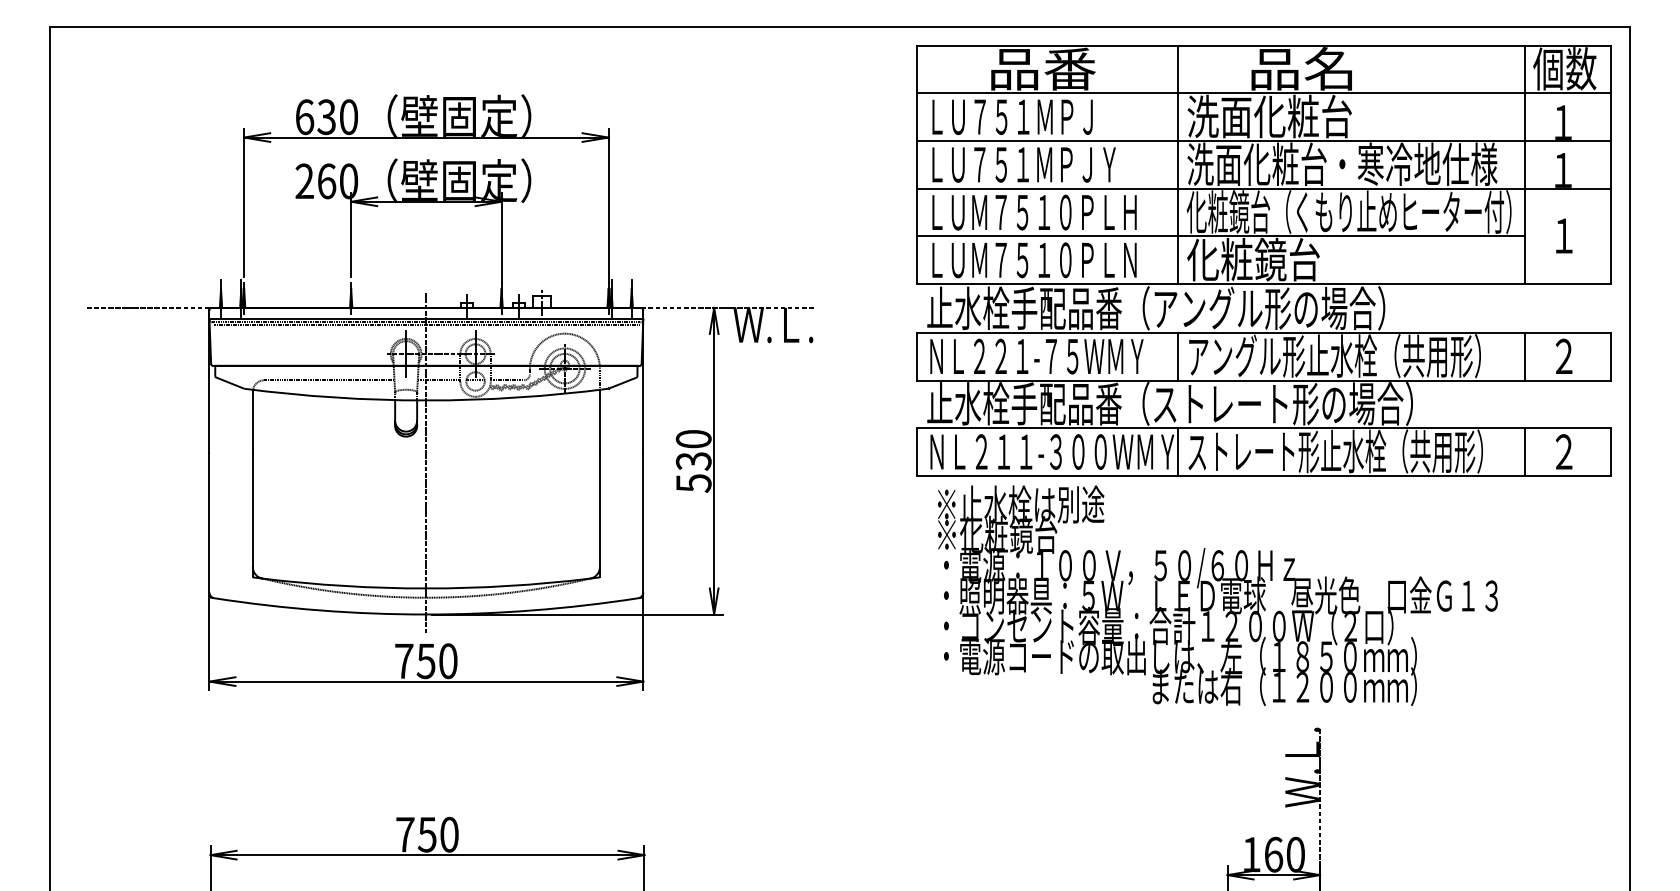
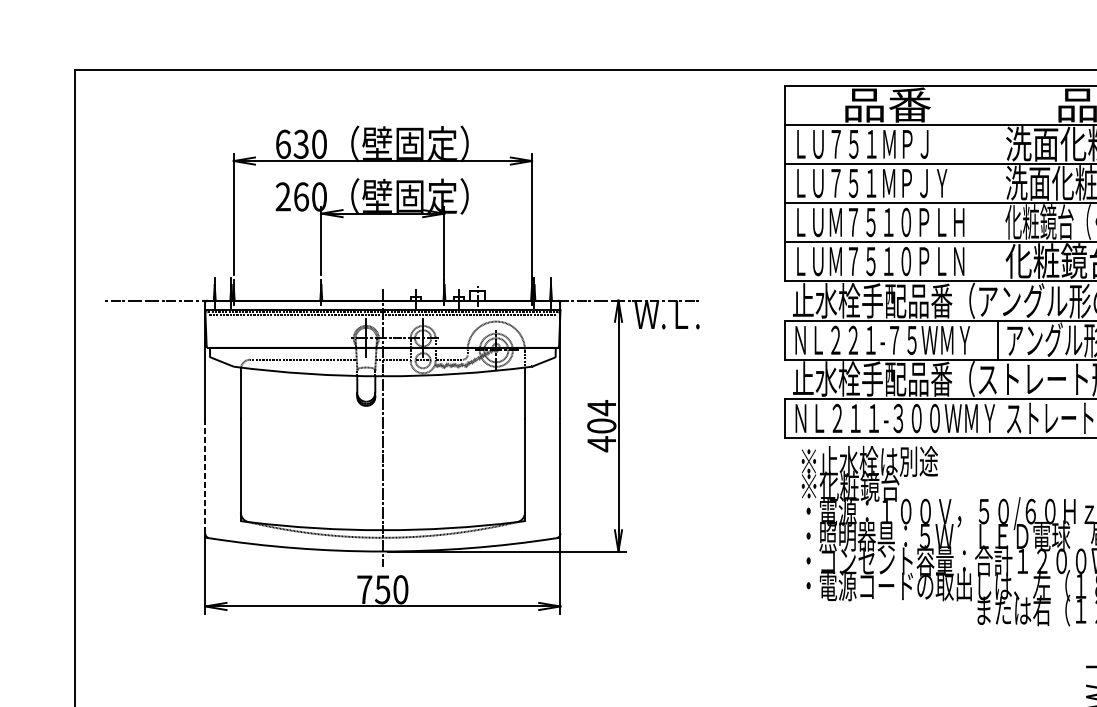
line: (1177, 164) -> (997, 183), removed
line: (1177, 451) -> (997, 418), removed
text: (693, 461) -> (601, 426), 530 -> 404
line: (209, 522) -> (205, 476), solid -> dashed

